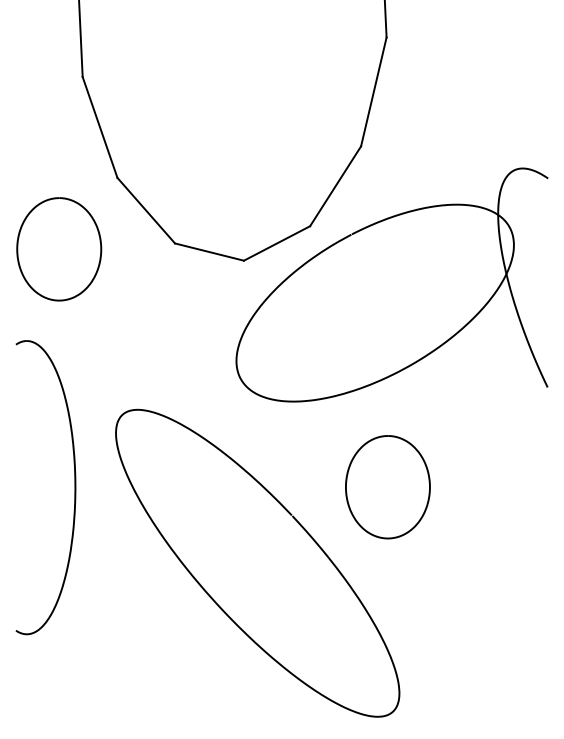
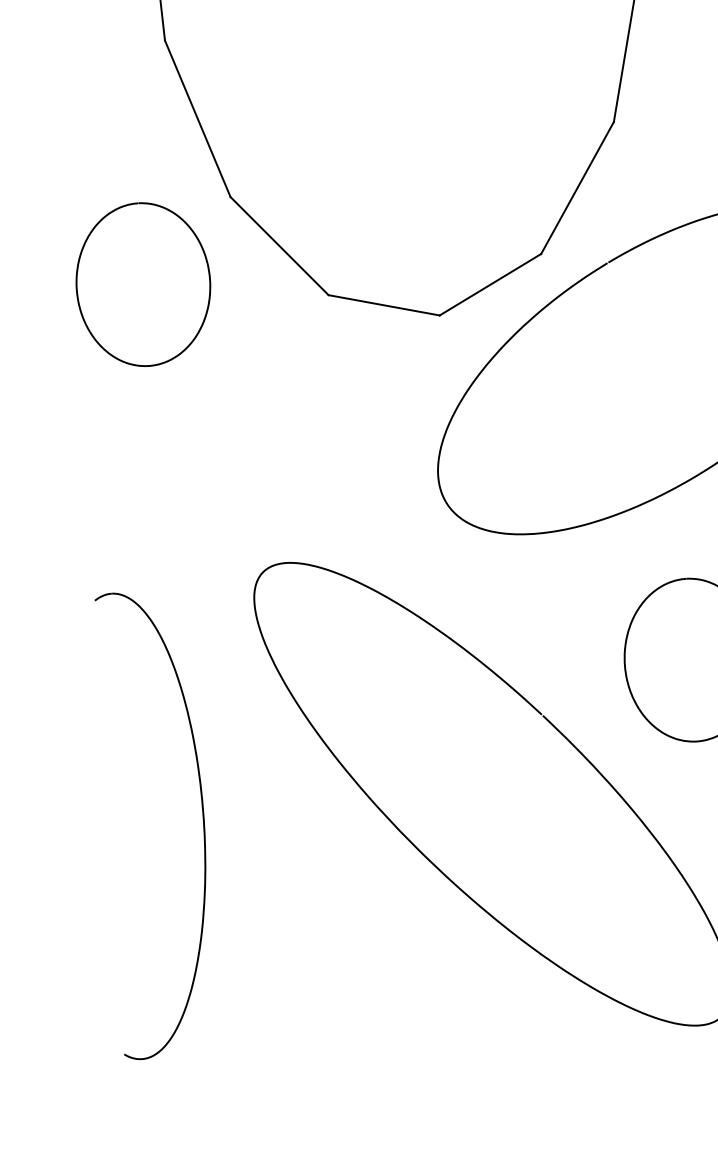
curve: (99, 256) -> (208, 291), moved
part: (74, 487) -> (202, 821), moved

